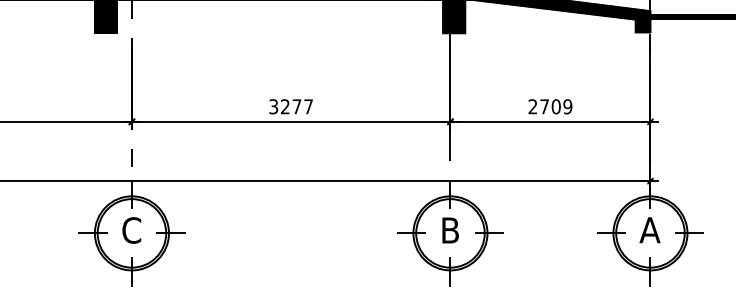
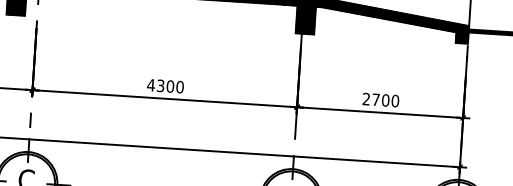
text: (290, 106) -> (165, 85), 3277 -> 4300
text: (567, 106) -> (395, 100), 2709 -> 2700

